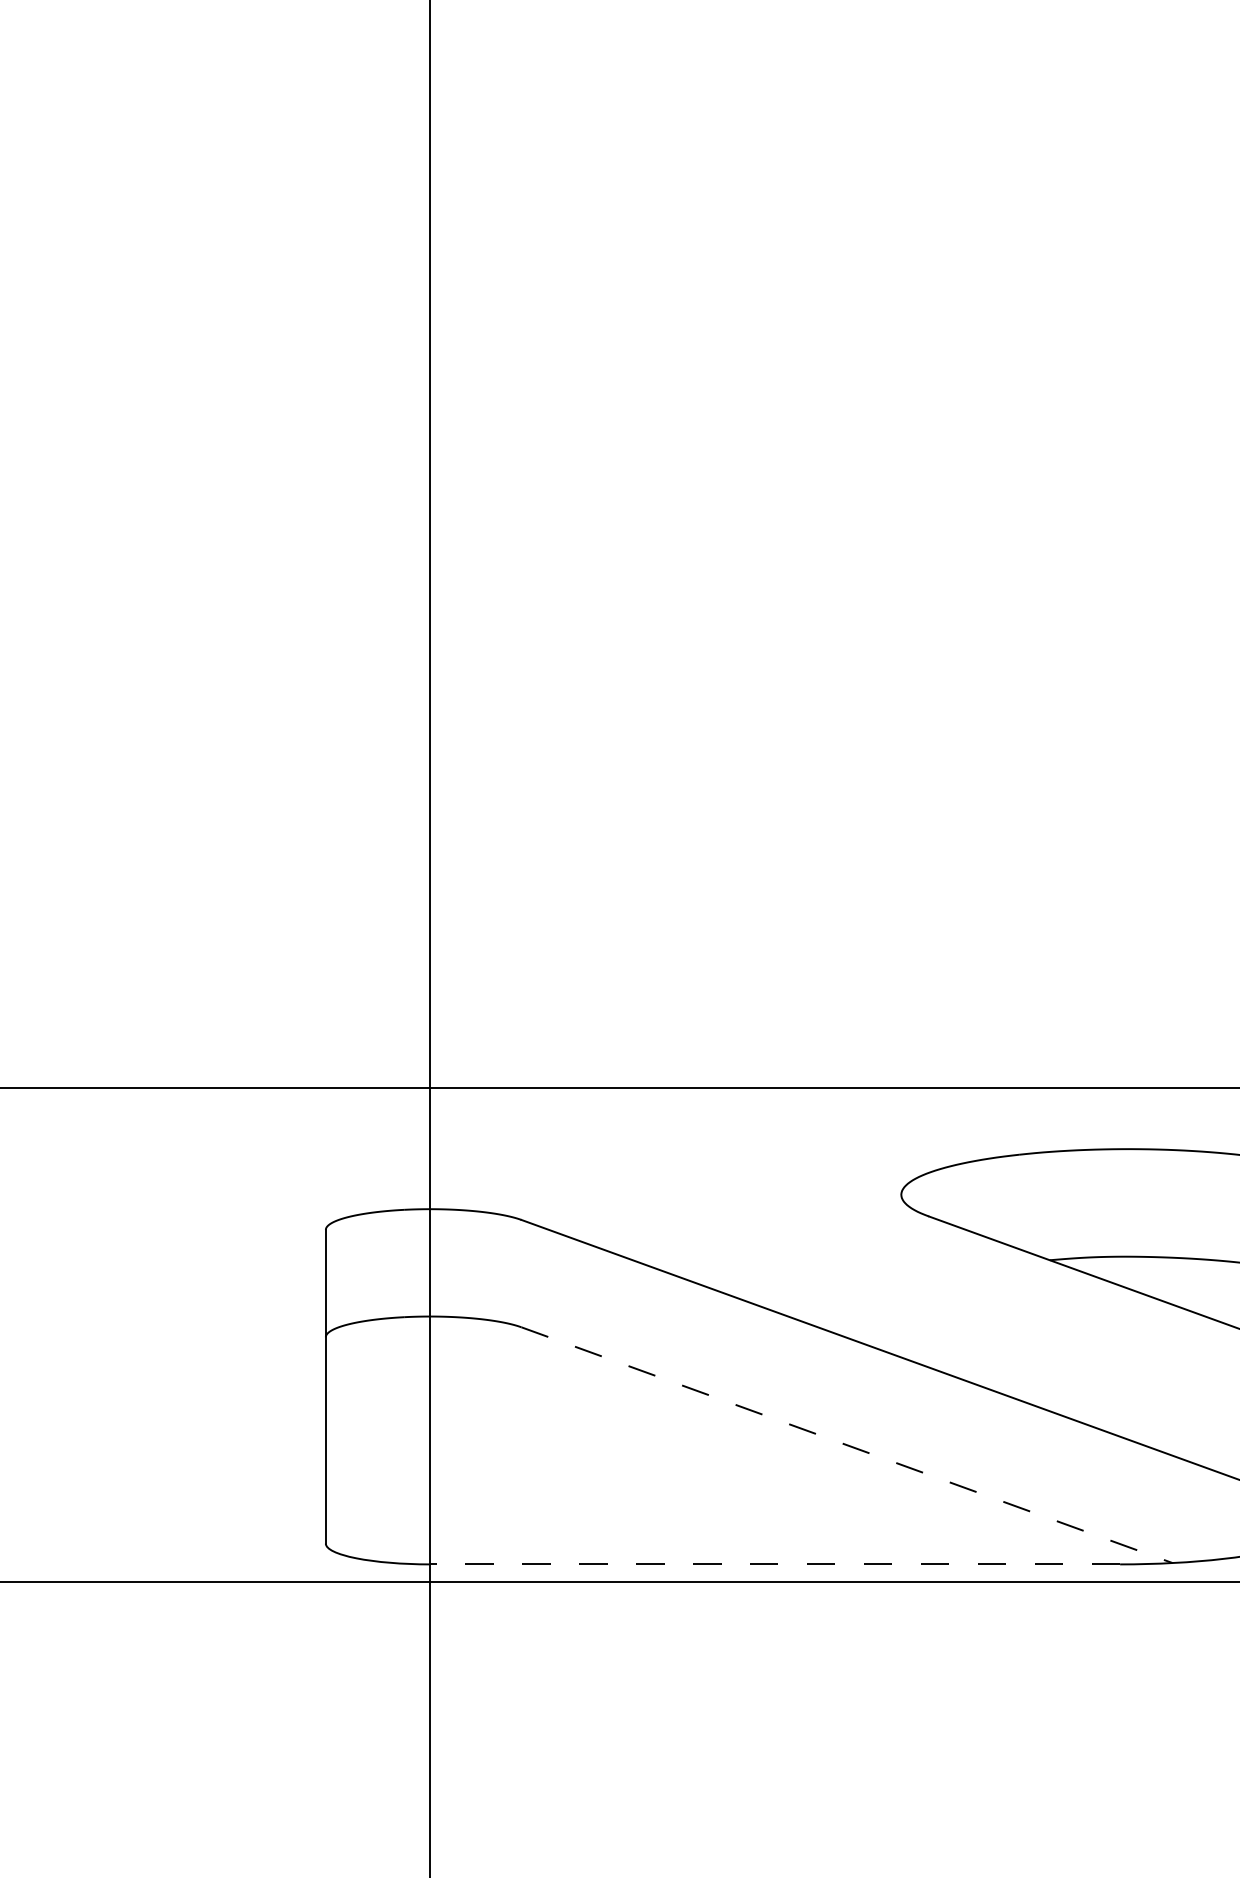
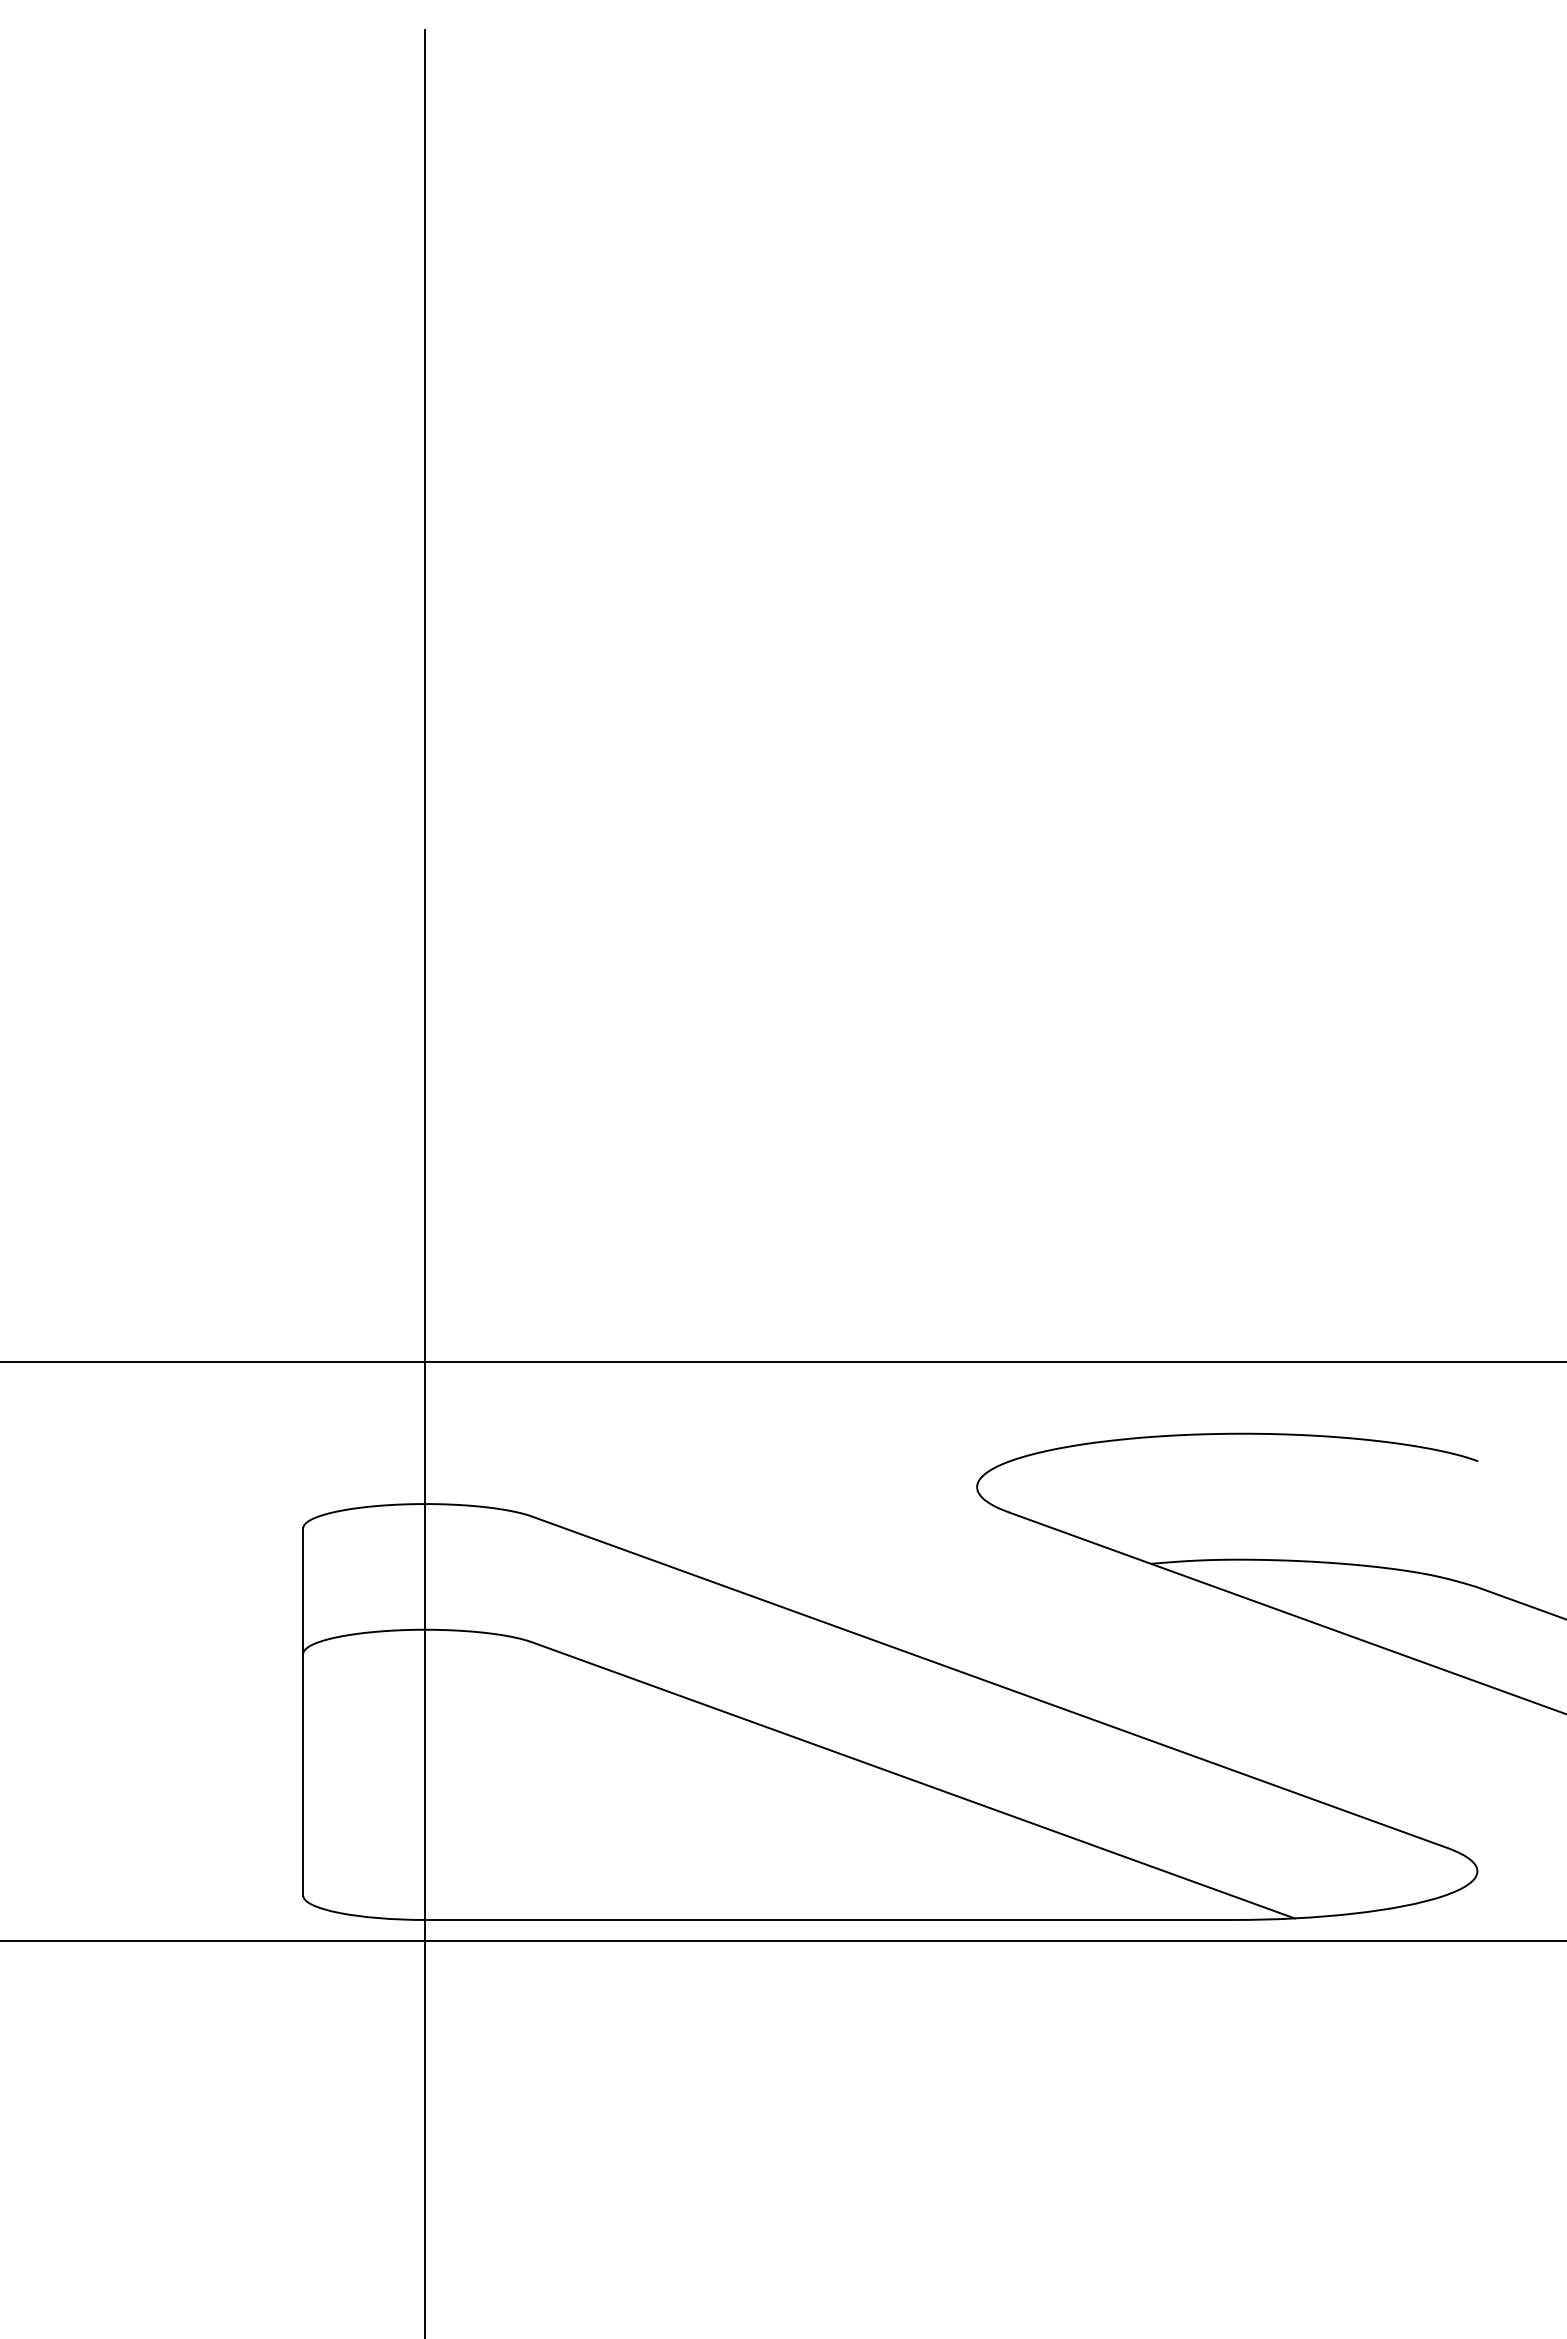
line: (847, 1445) -> (914, 1780), dashed -> solid
line: (775, 1563) -> (829, 1919), dashed -> solid

